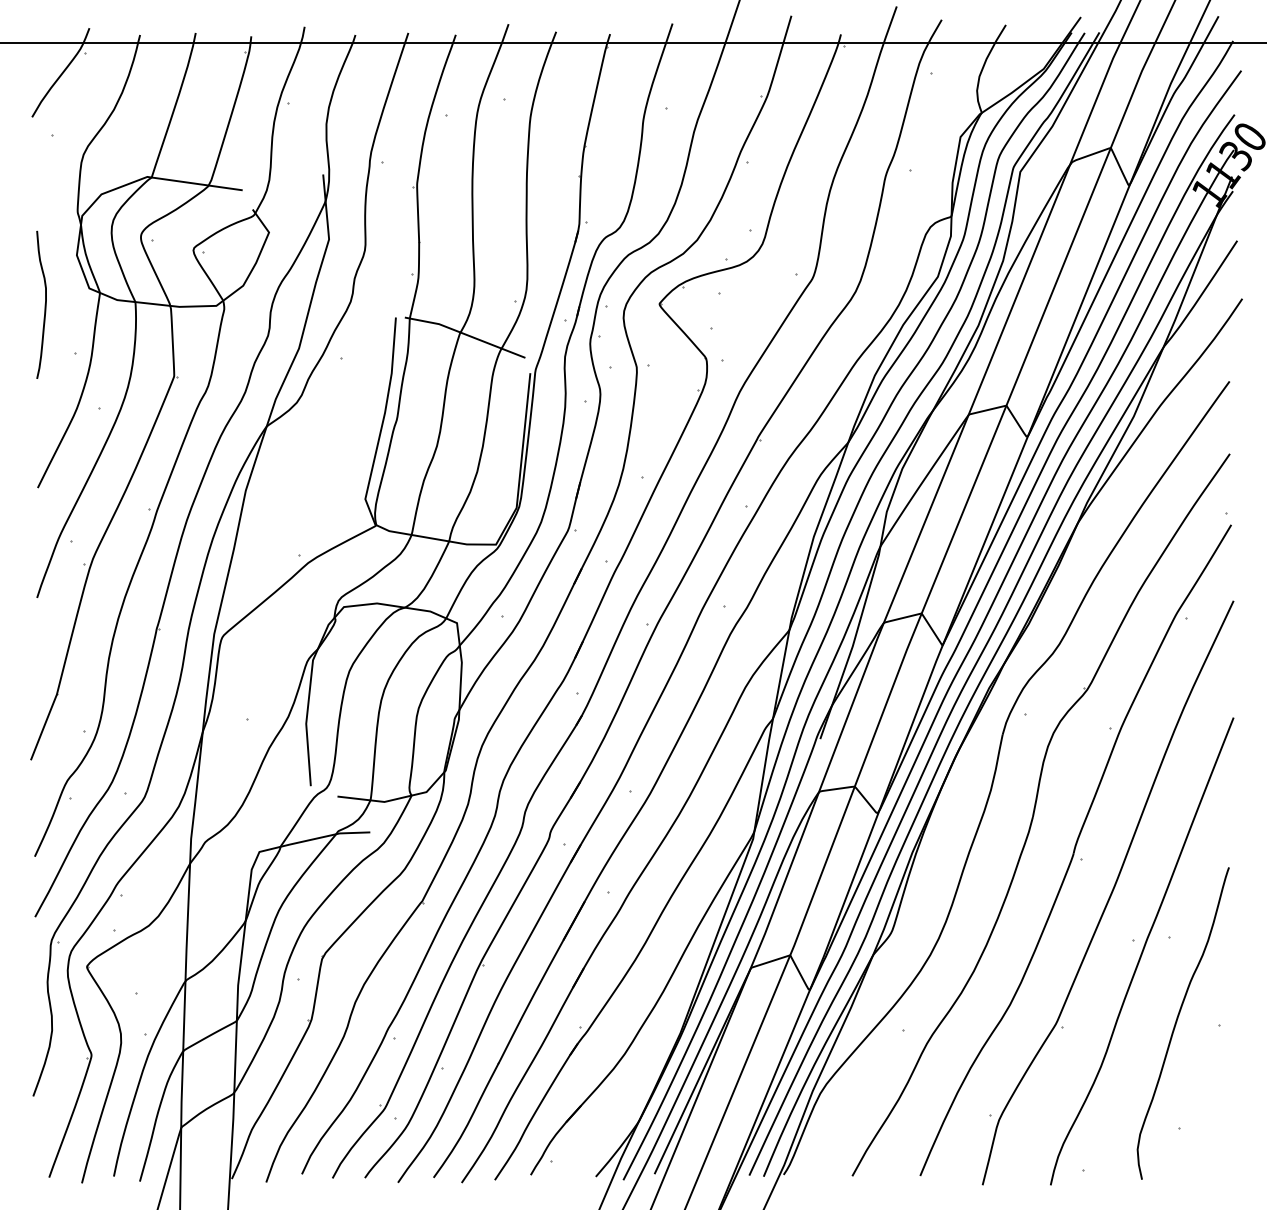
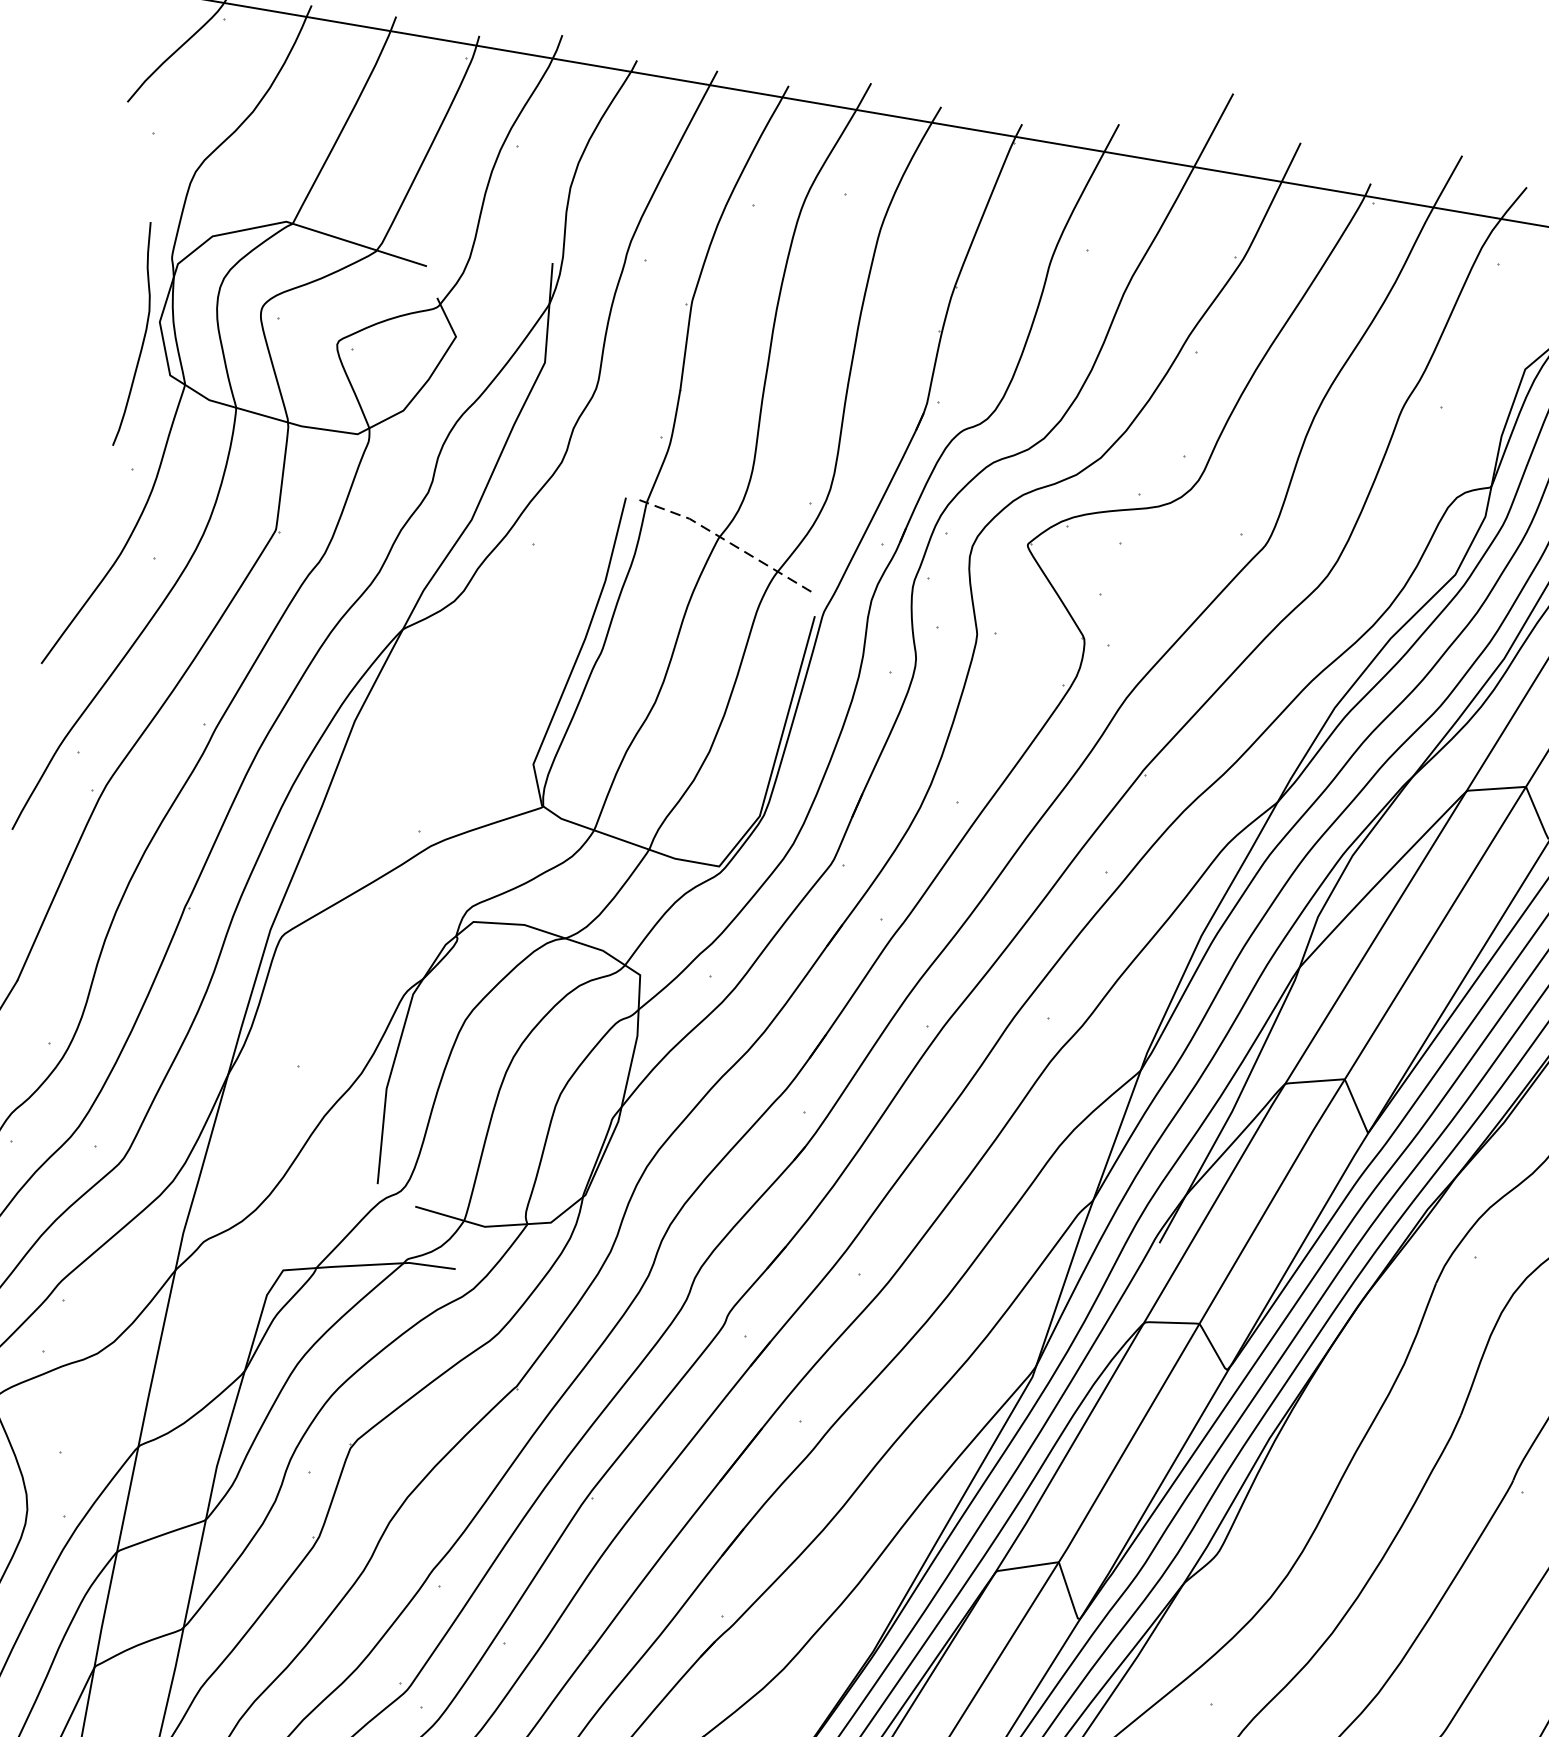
curve: (44, 304) -> (143, 335), moved
line: (465, 334) -> (726, 541), solid -> dashed

